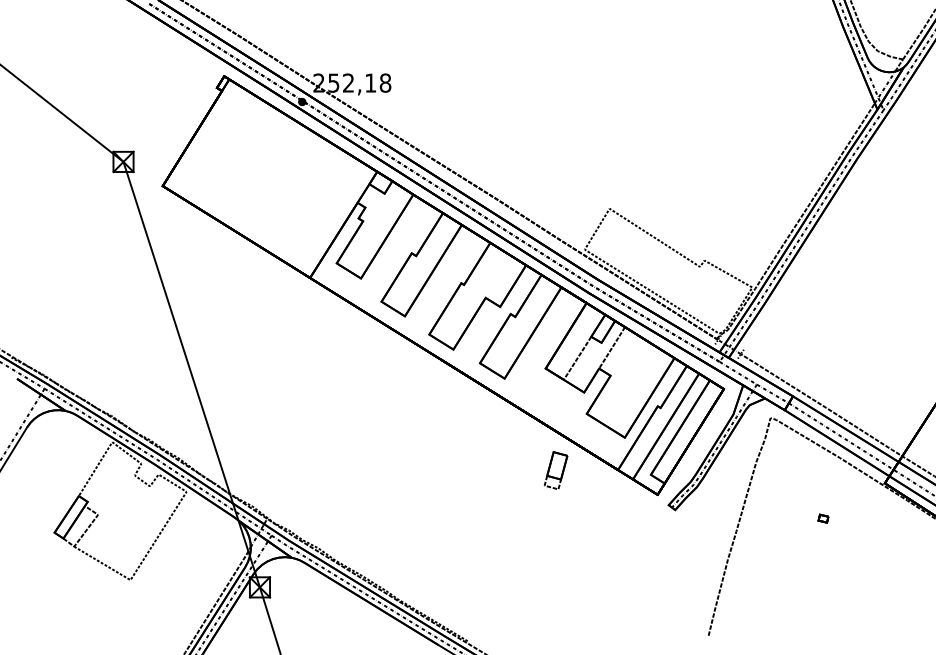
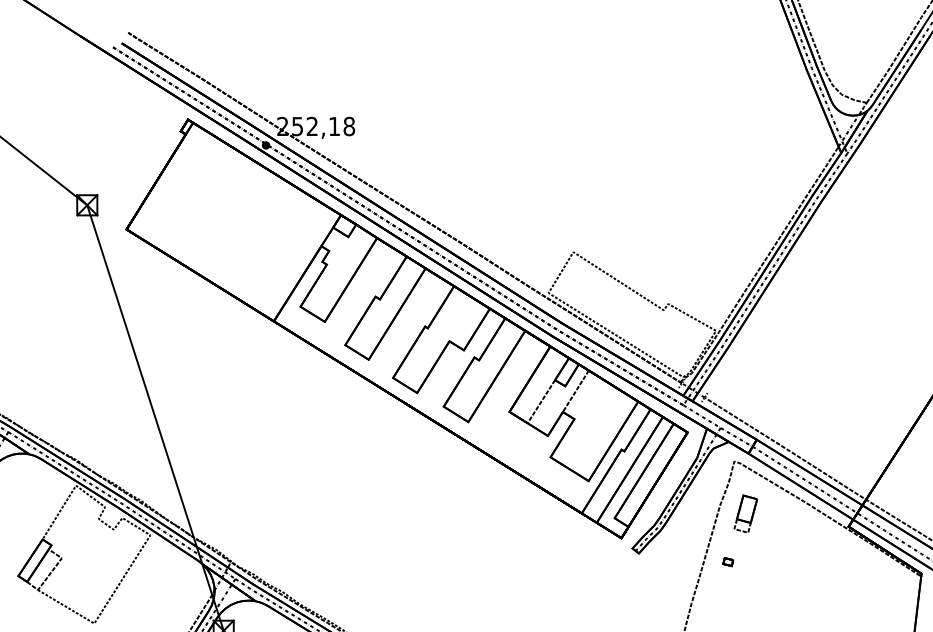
part: (556, 470) -> (746, 513), moved
part: (823, 518) -> (728, 561), moved

